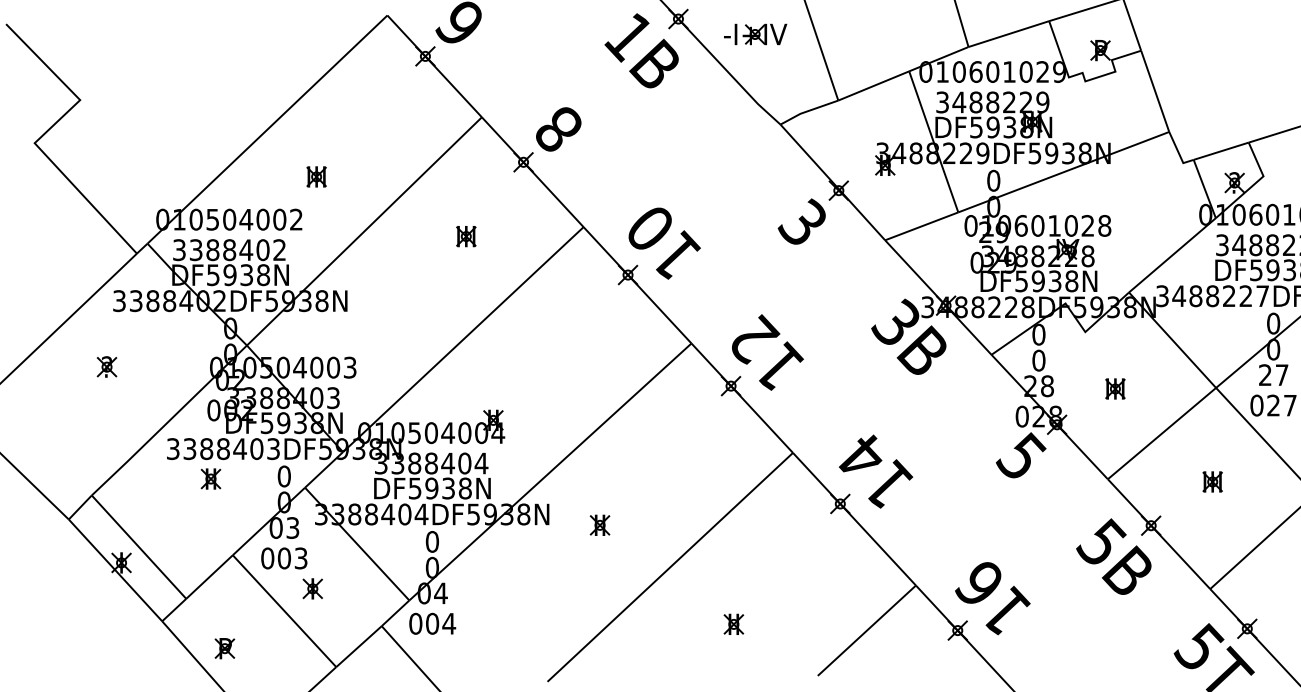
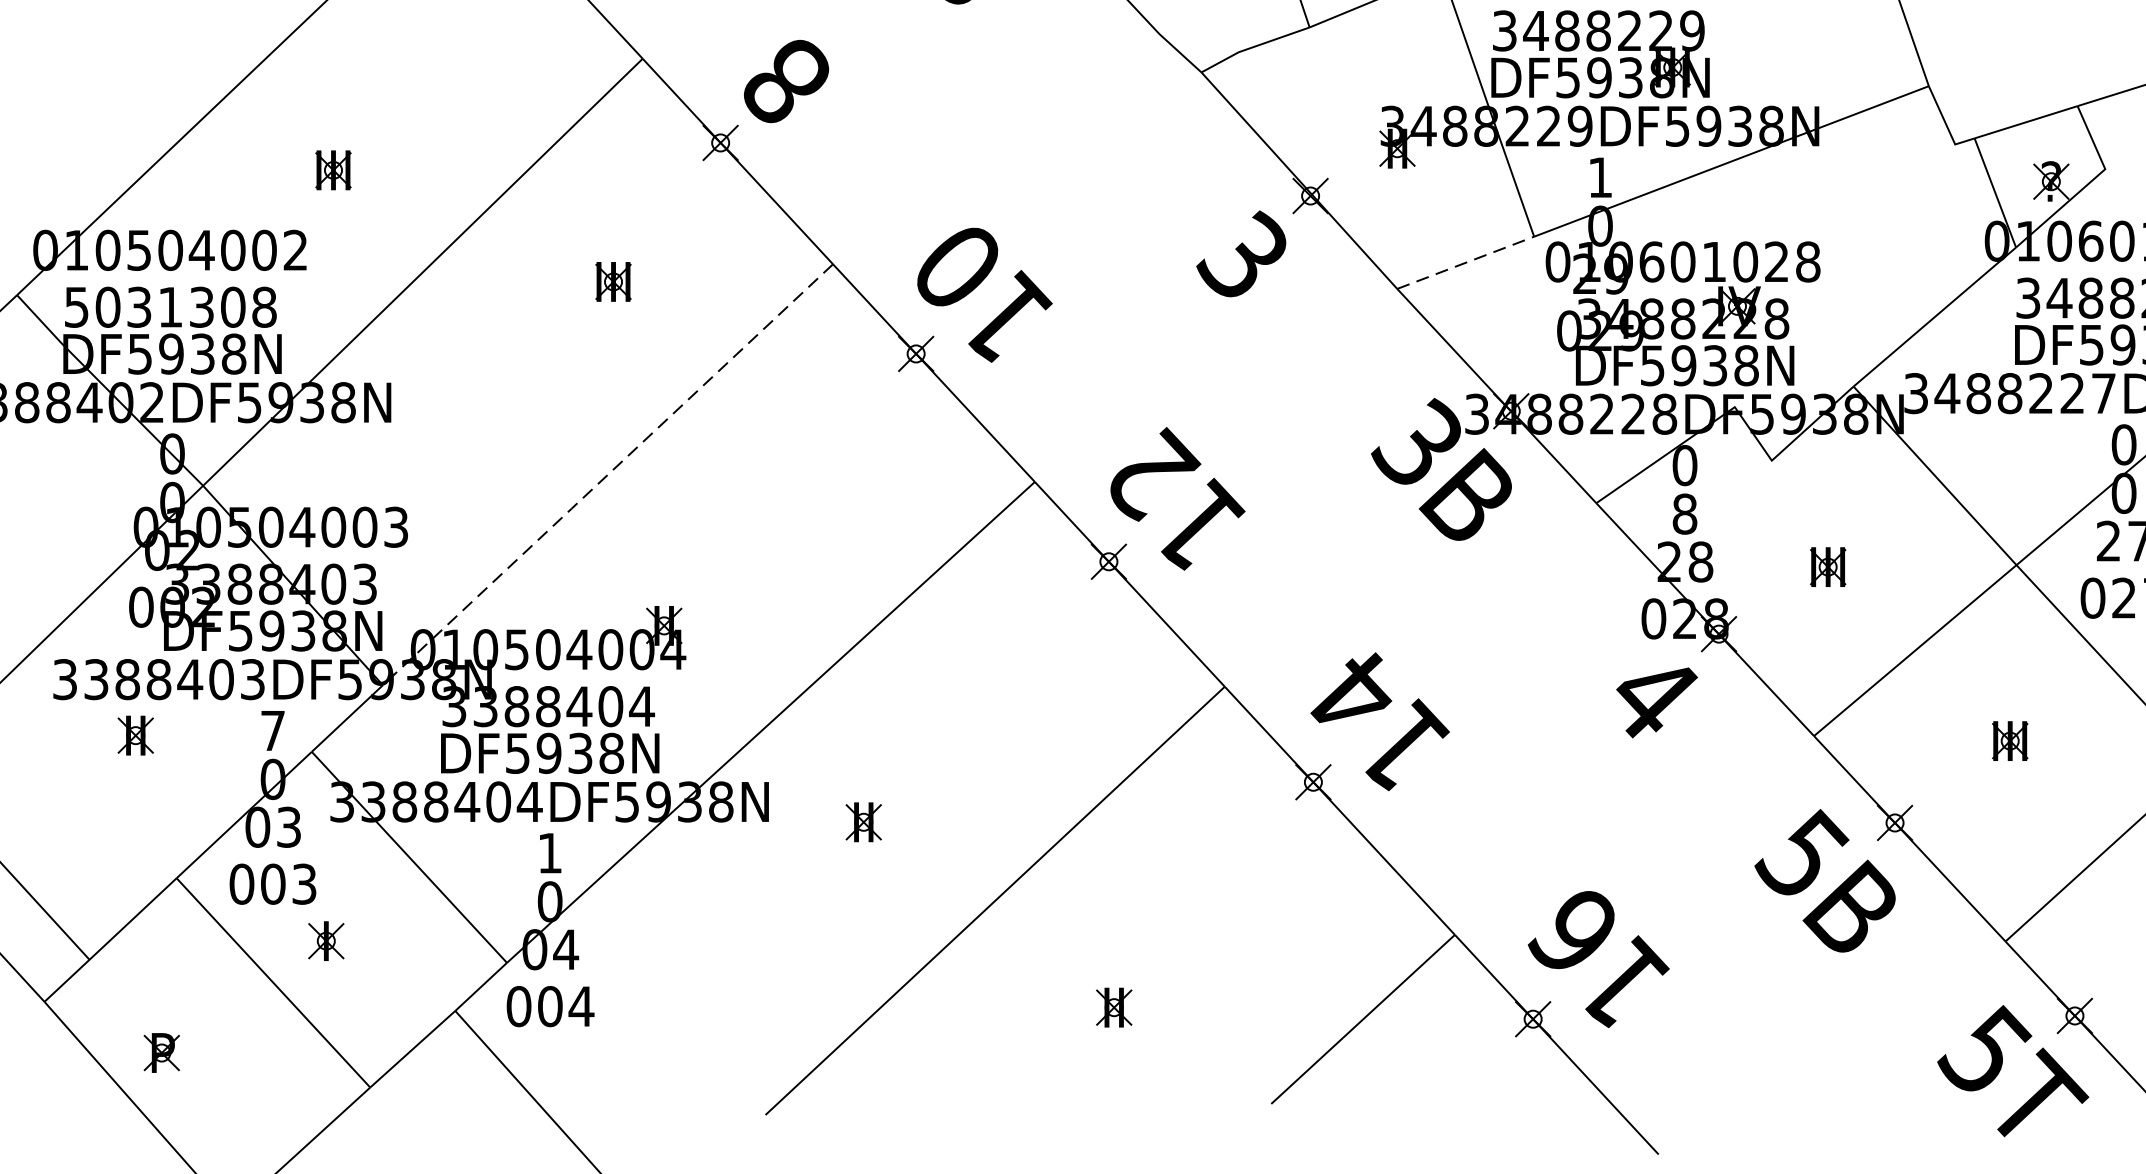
text: (993, 180) -> (1600, 177), 0 -> 1
line: (922, 226) -> (1467, 263), solid -> dashed
text: (229, 250) -> (170, 307), 3388402 -> 5031308
line: (462, 340) -> (606, 476), solid -> dashed
text: (1038, 360) -> (1684, 513), 0 -> 8
text: (1020, 456) -> (1650, 693), 5 -> 4
text: (283, 476) -> (271, 730), 0 -> 7
text: (431, 541) -> (548, 852), 0 -> 1

